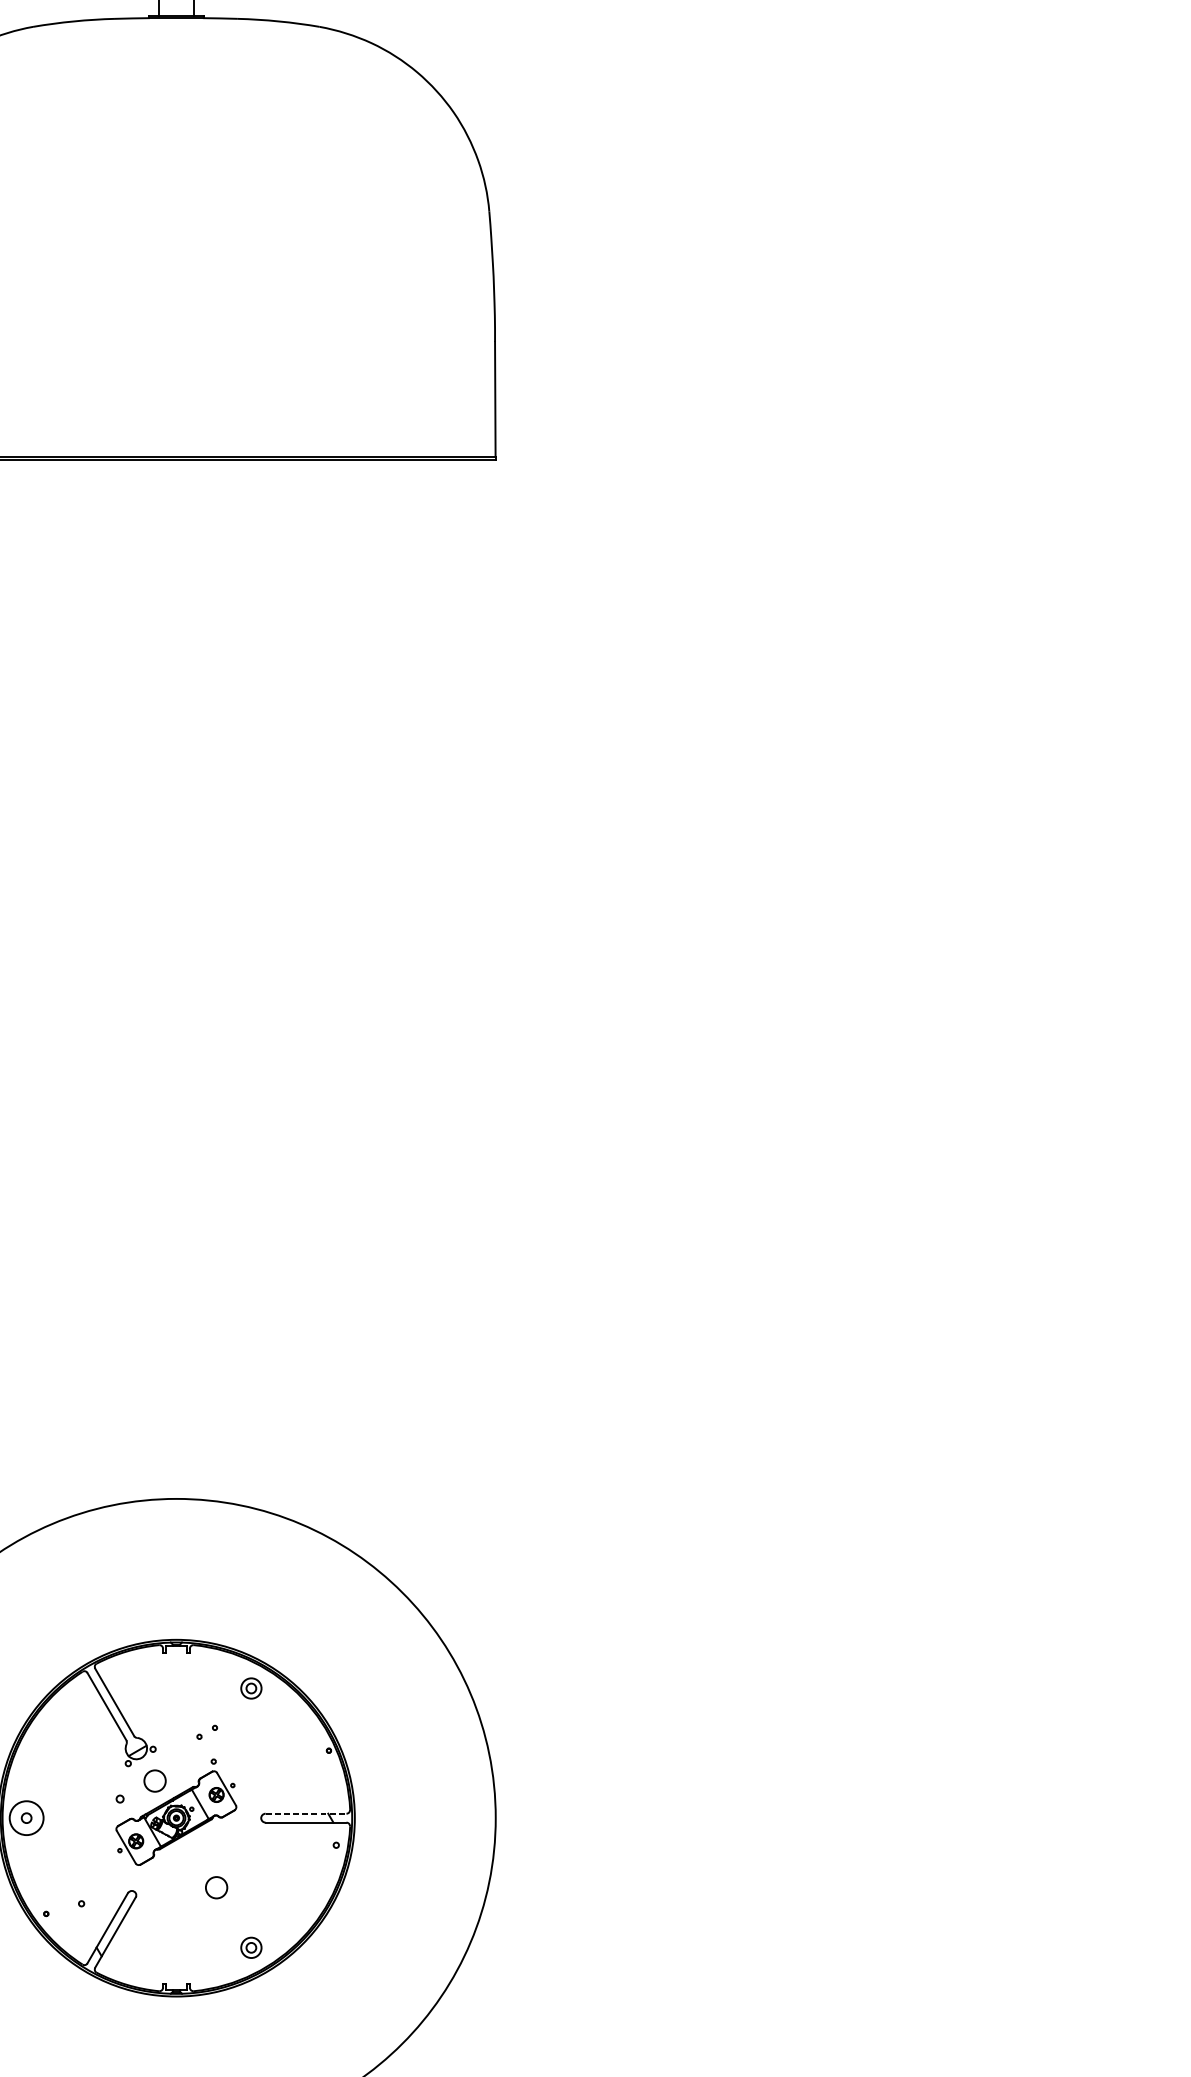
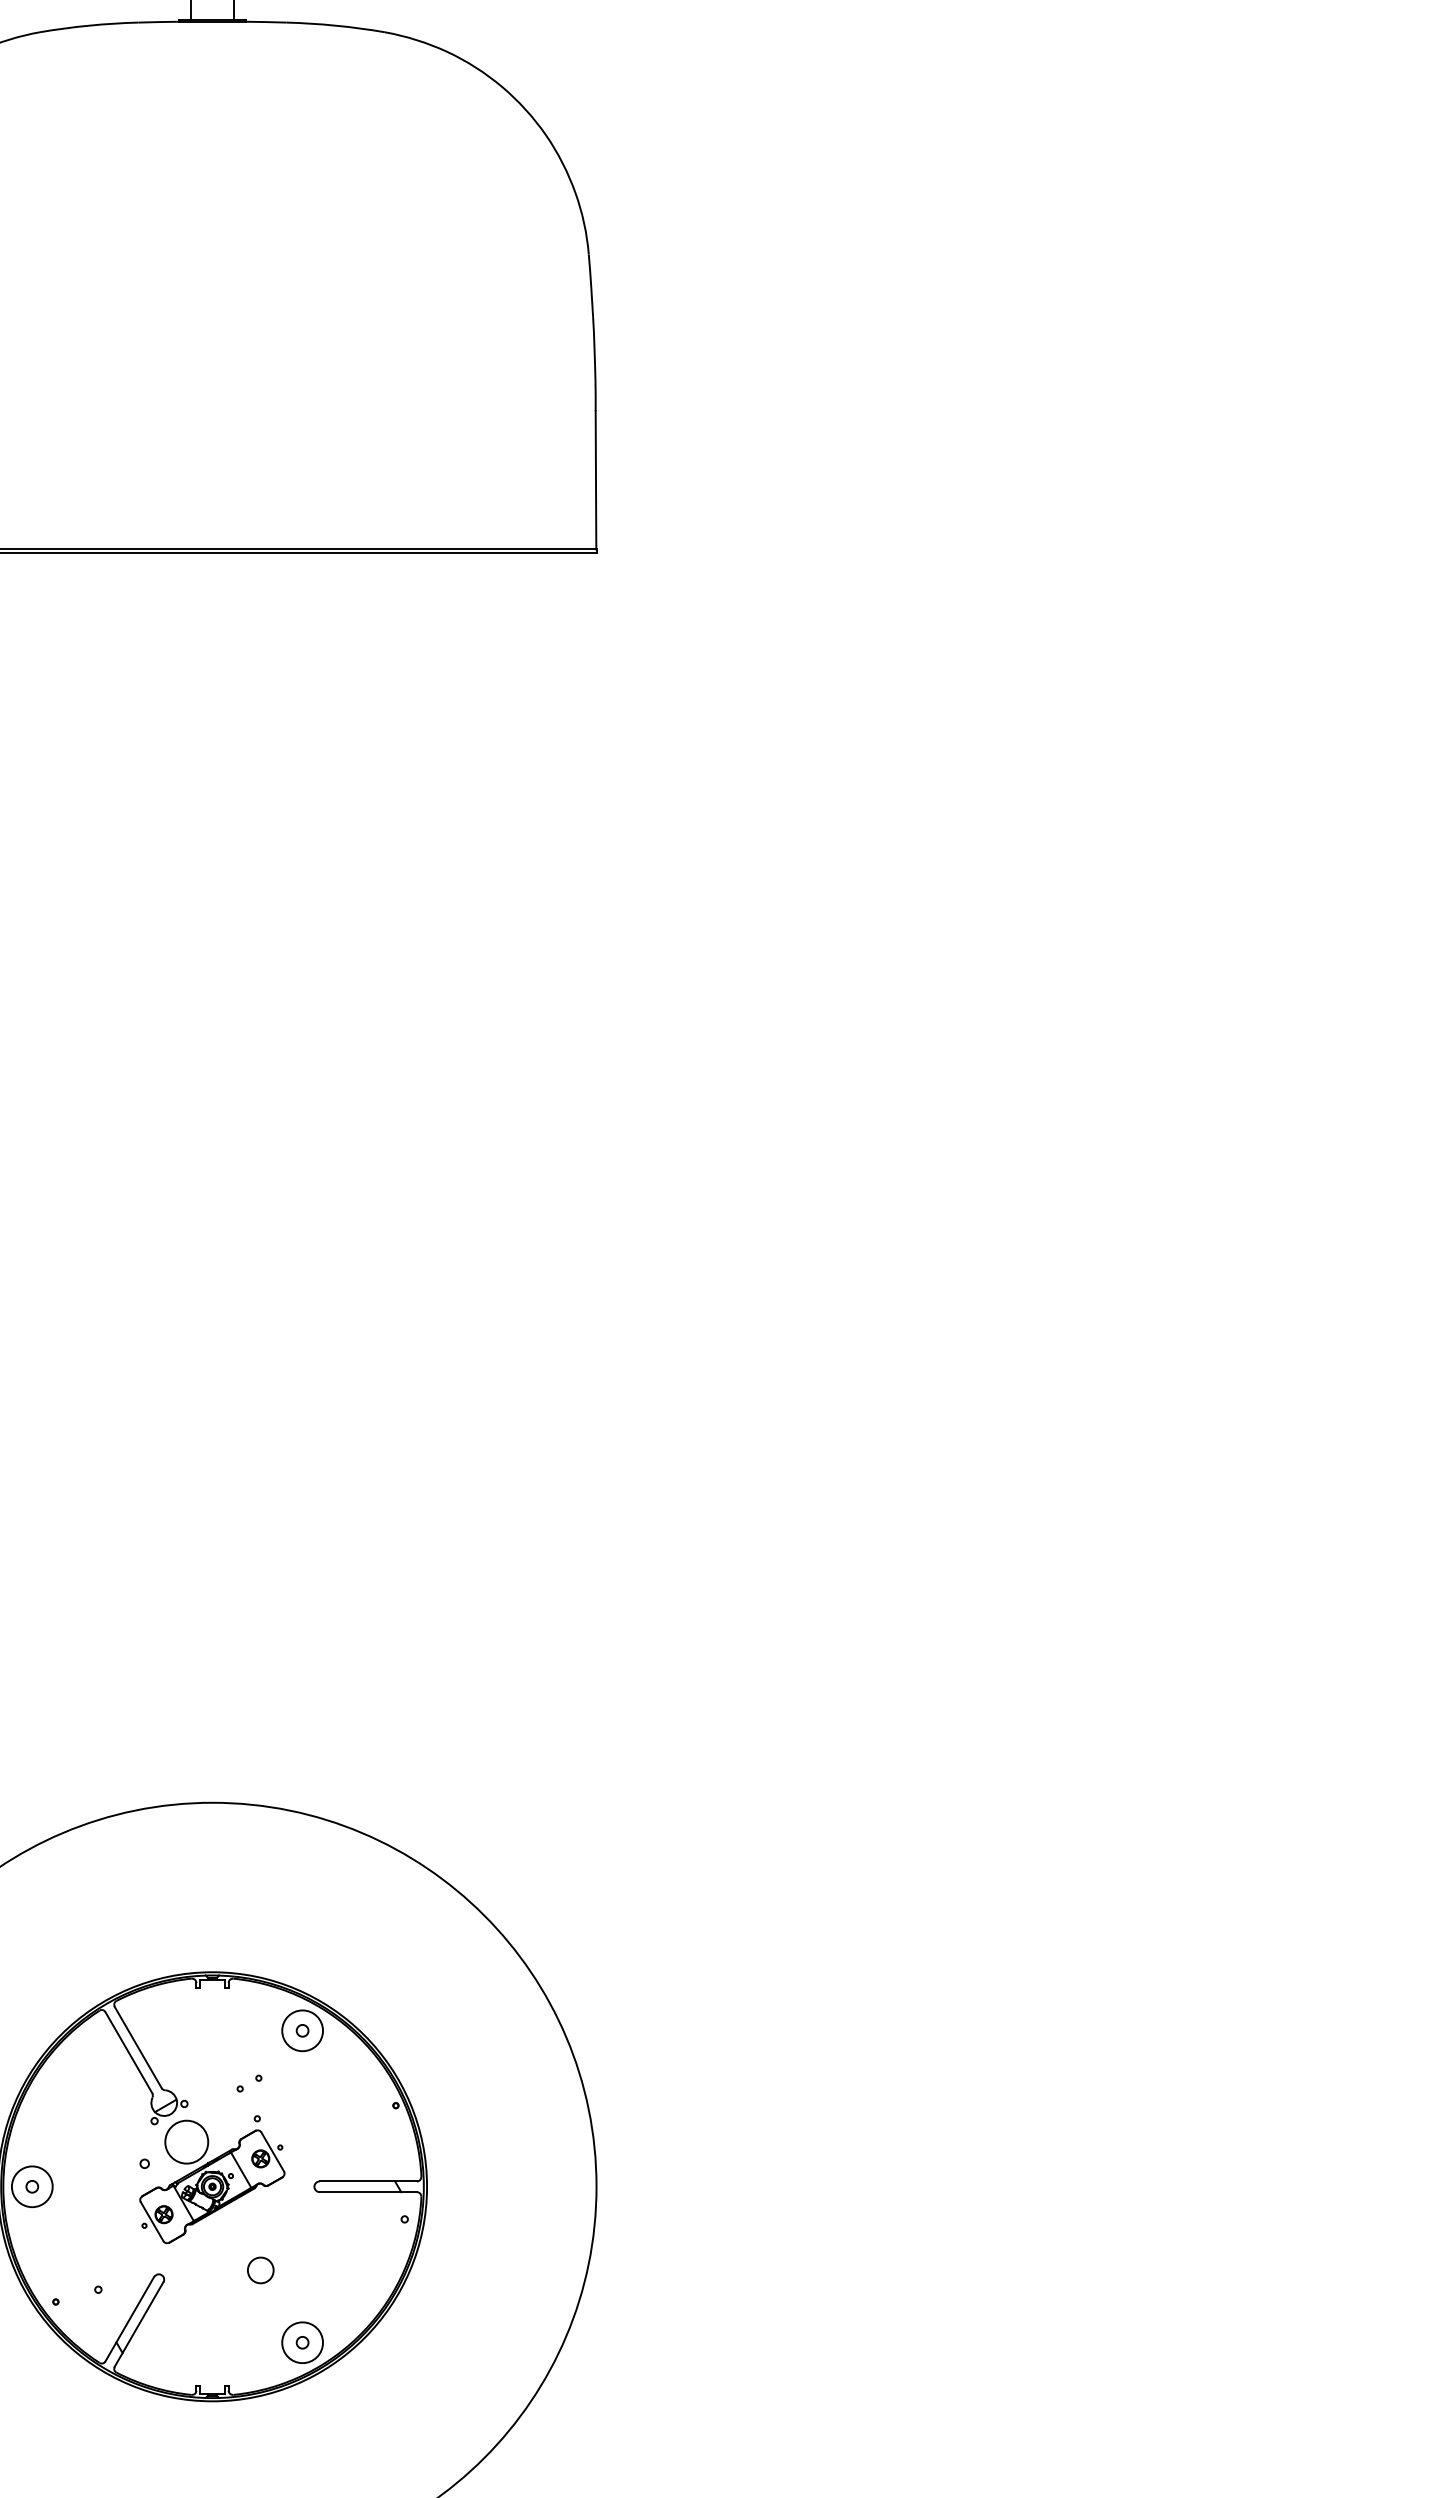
circle: (251, 1688) -> (302, 2030), size x1.67
circle: (154, 1780) -> (186, 2141), size x1.67
line: (306, 1813) -> (368, 2181), dashed -> solid
circle: (251, 1947) -> (302, 2342), size x1.67

